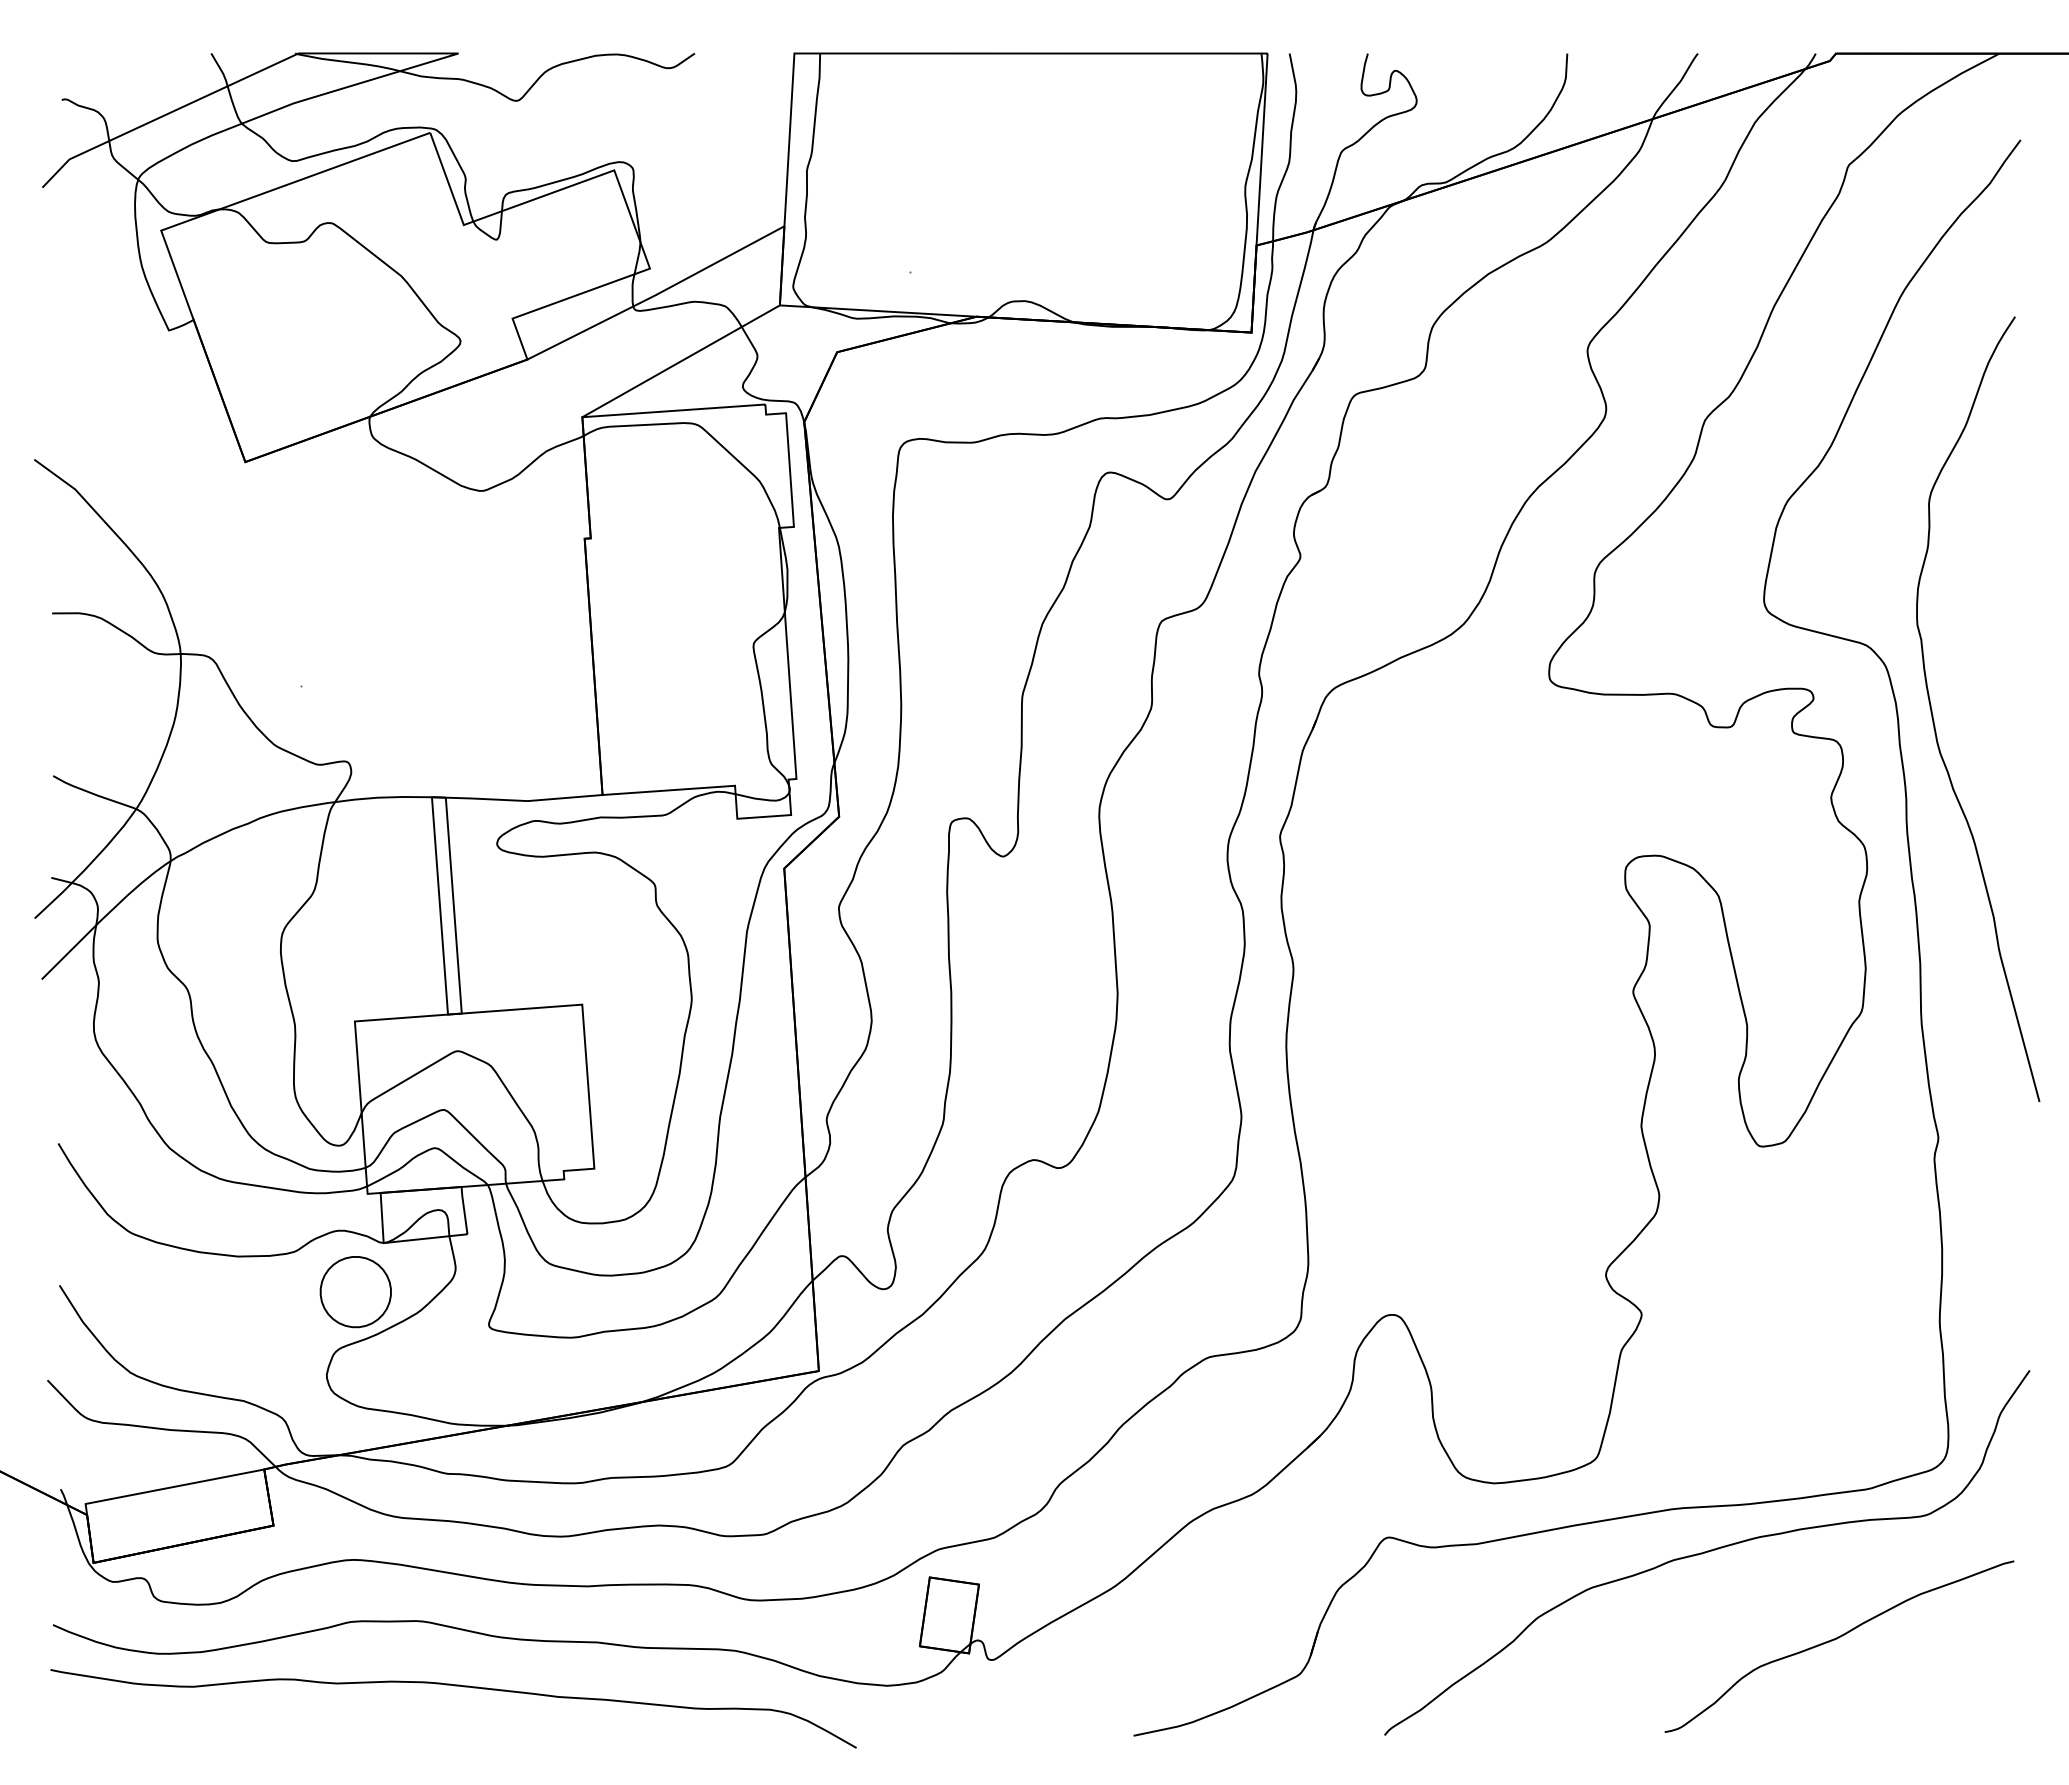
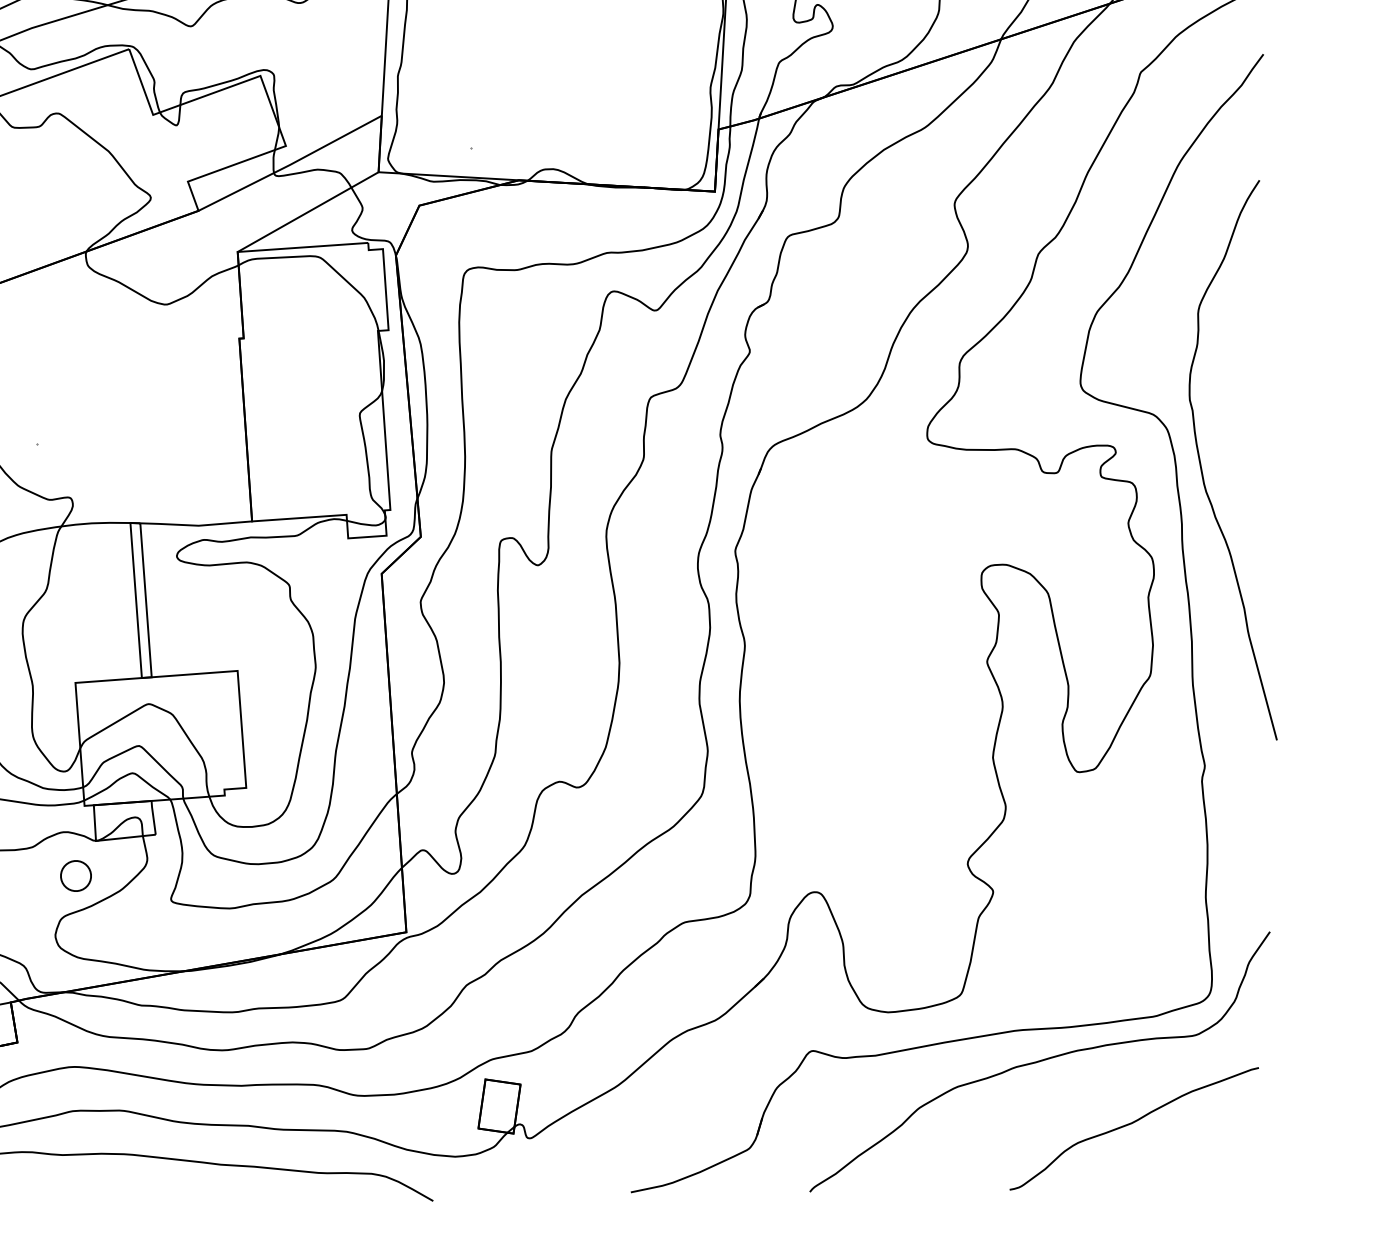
part: (355, 1292) -> (75, 876), size x0.6

